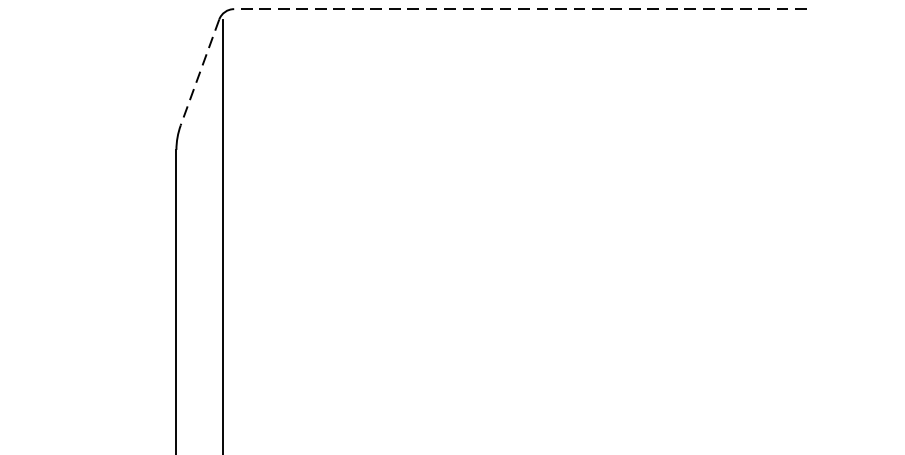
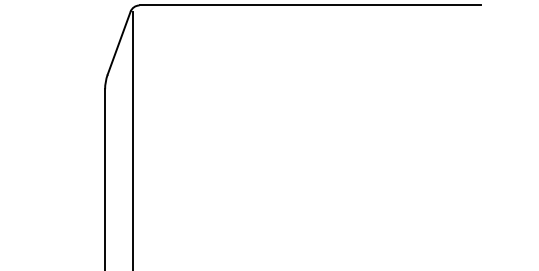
line: (521, 9) -> (310, 5), dashed -> solid
line: (198, 72) -> (118, 43), dashed -> solid

